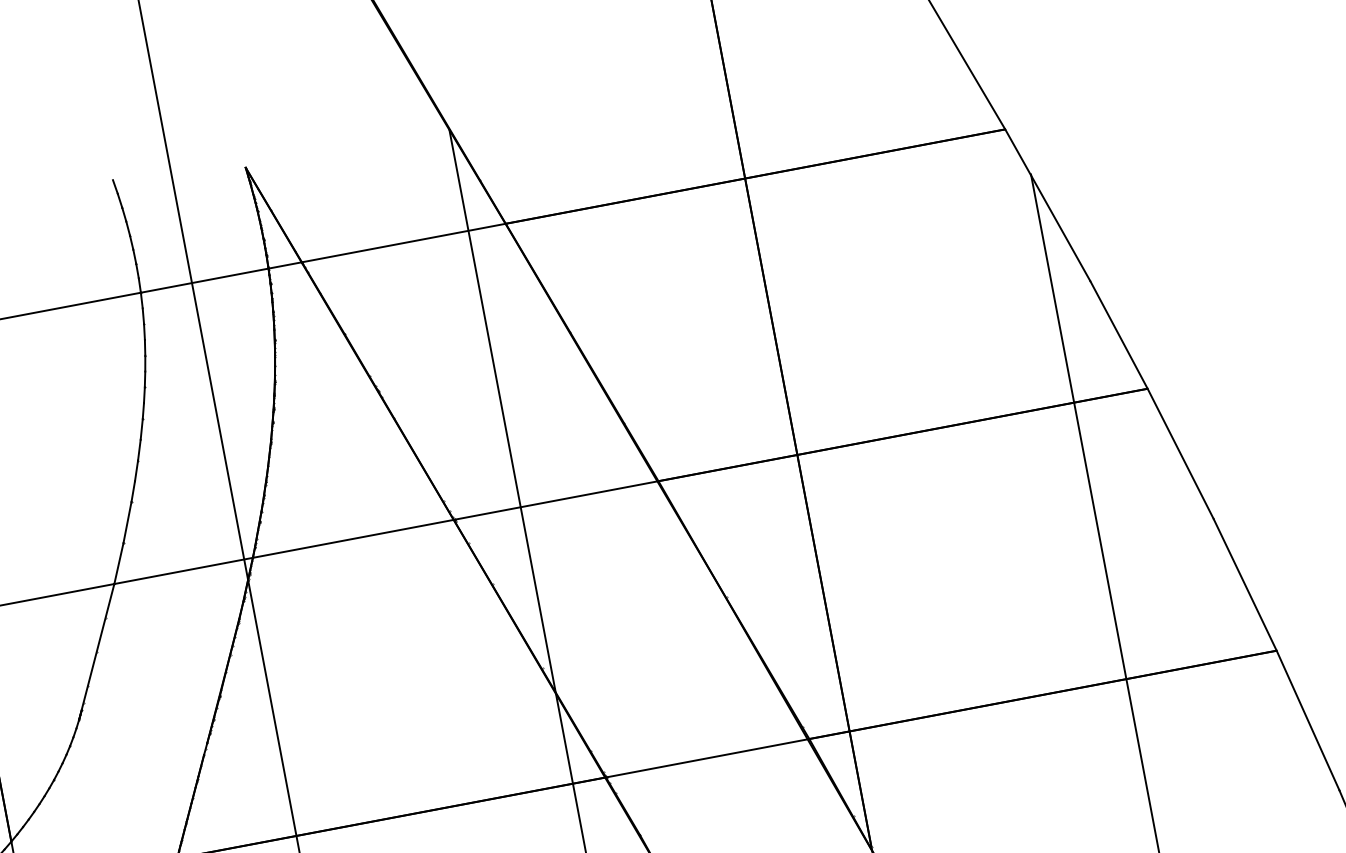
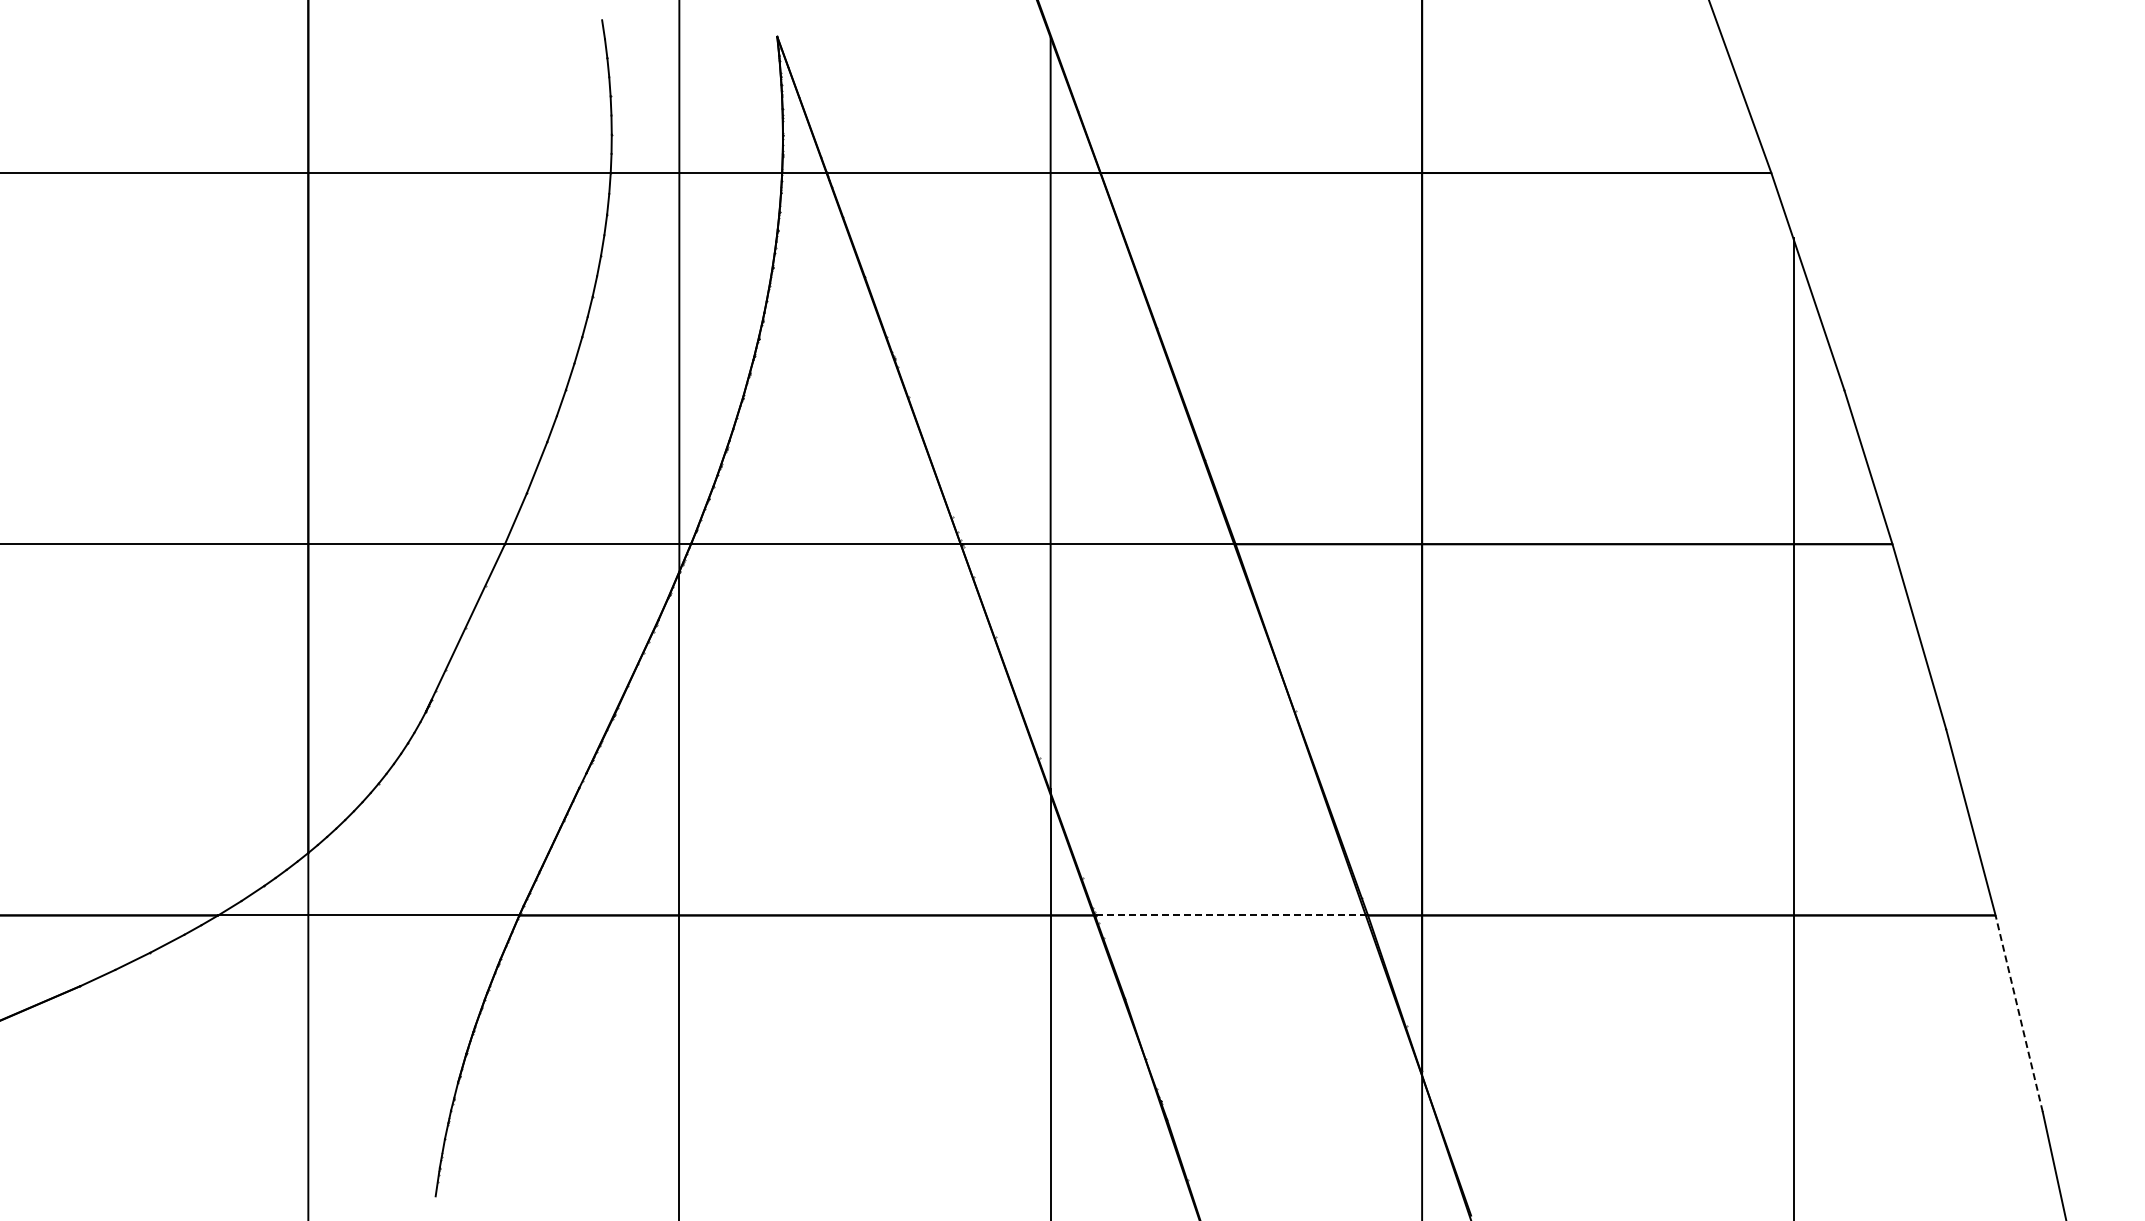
line: (1308, 720) -> (2019, 1013), solid -> dashed
line: (708, 758) -> (1232, 915), solid -> dashed

